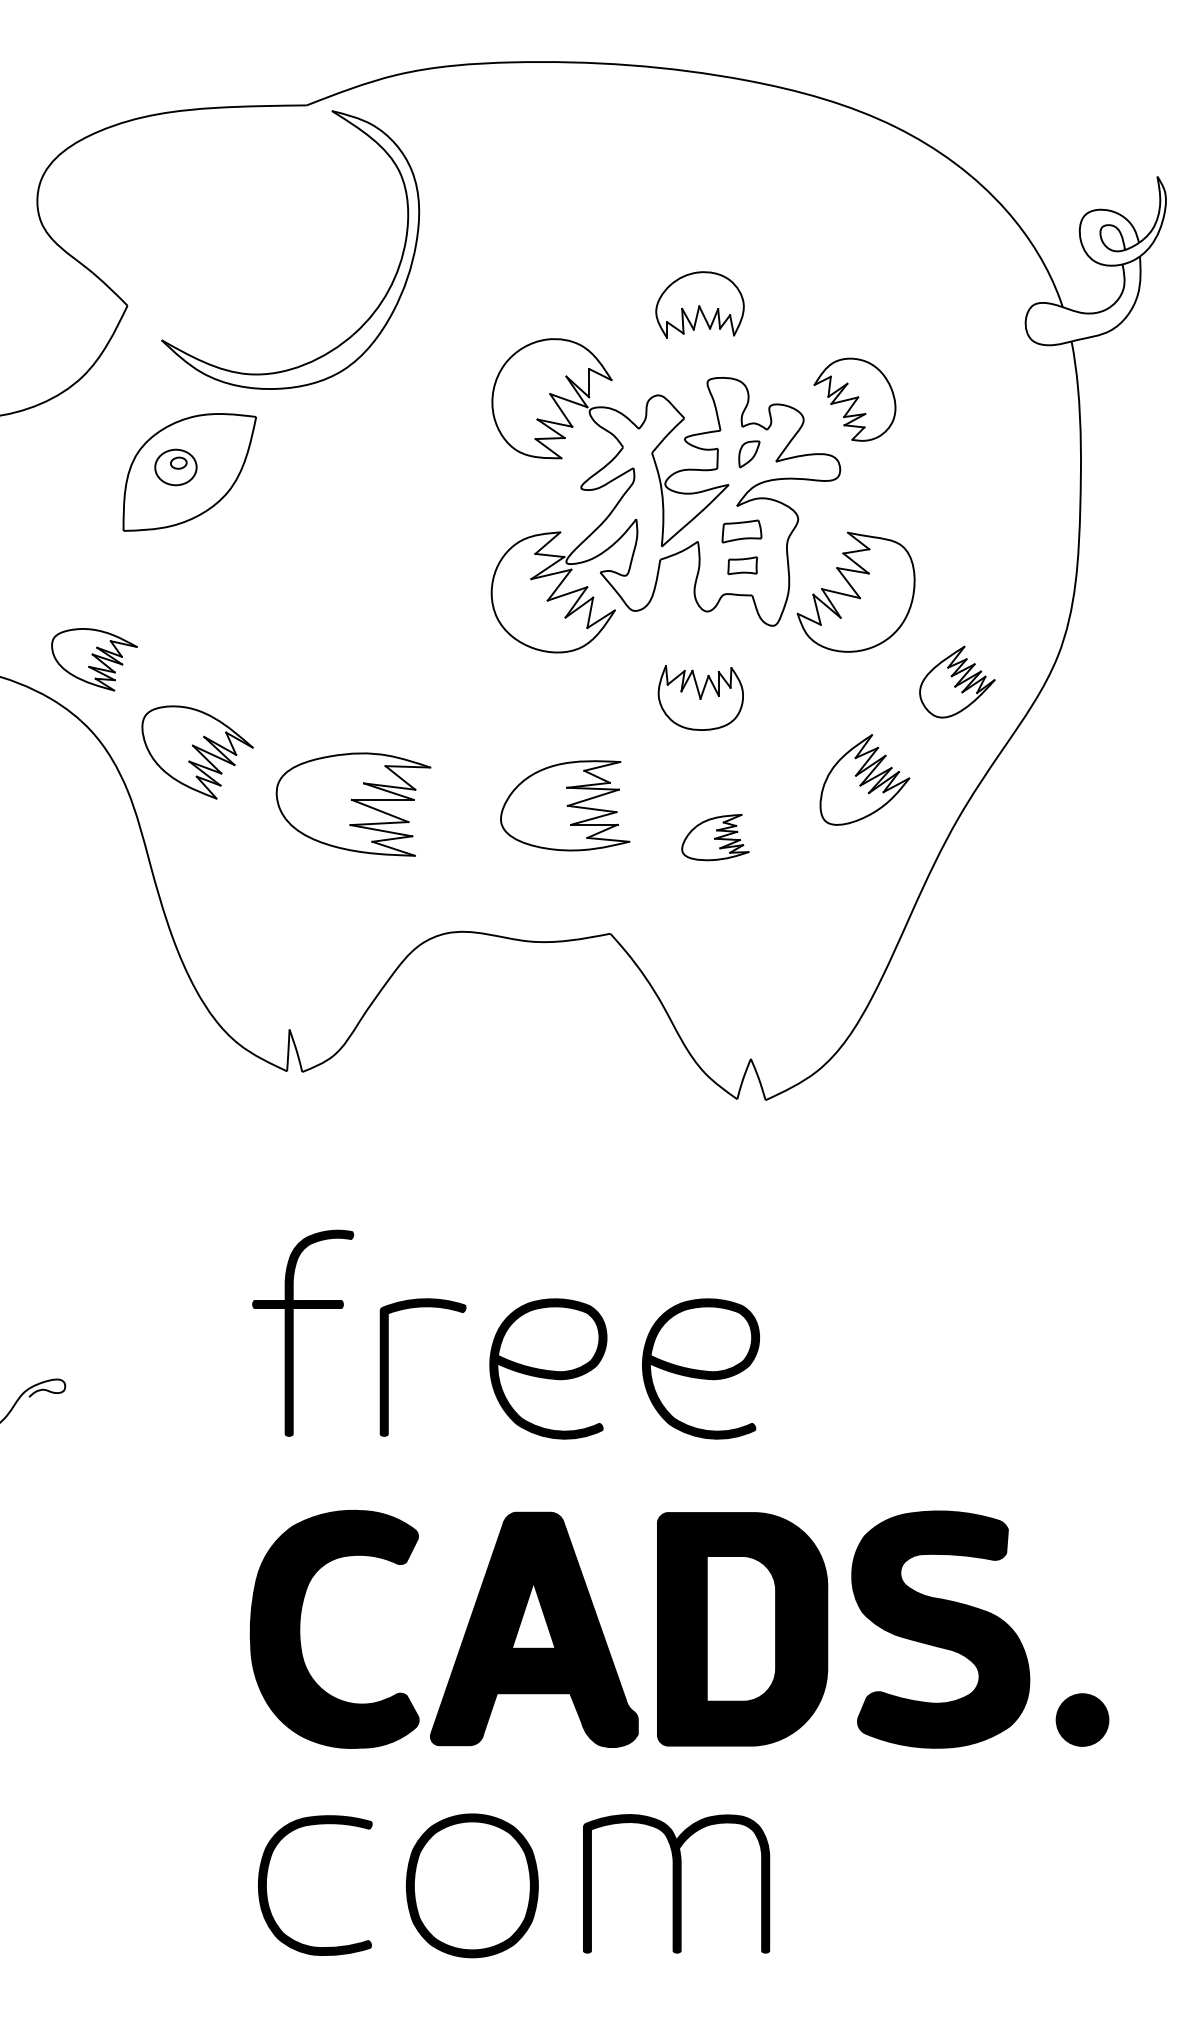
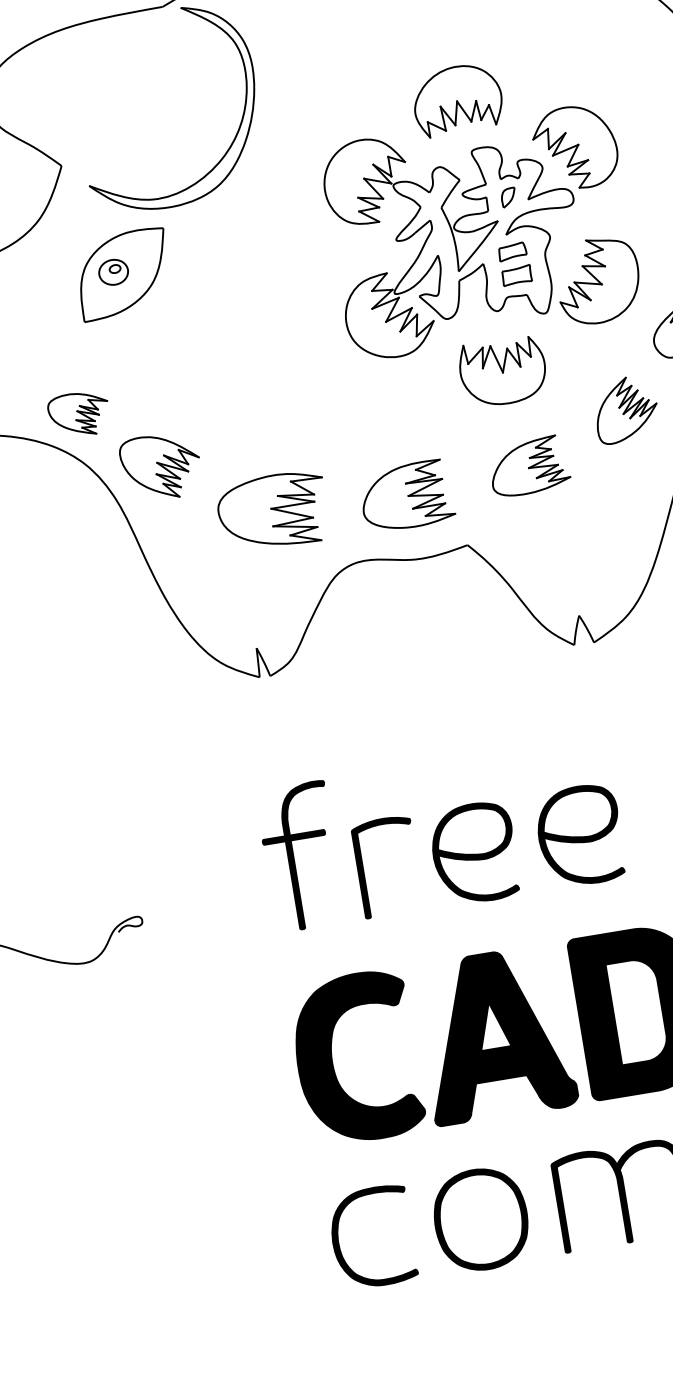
part: (699, 304) -> (457, 99), size x1.43
part: (854, 399) -> (575, 147), size x1.43
part: (742, 565) -> (516, 275), size x1.43
part: (700, 697) -> (502, 371), size x1.43
part: (353, 804) -> (273, 511), moved
part: (565, 805) -> (406, 496), moved
part: (715, 837) -> (529, 466), size x1.67

